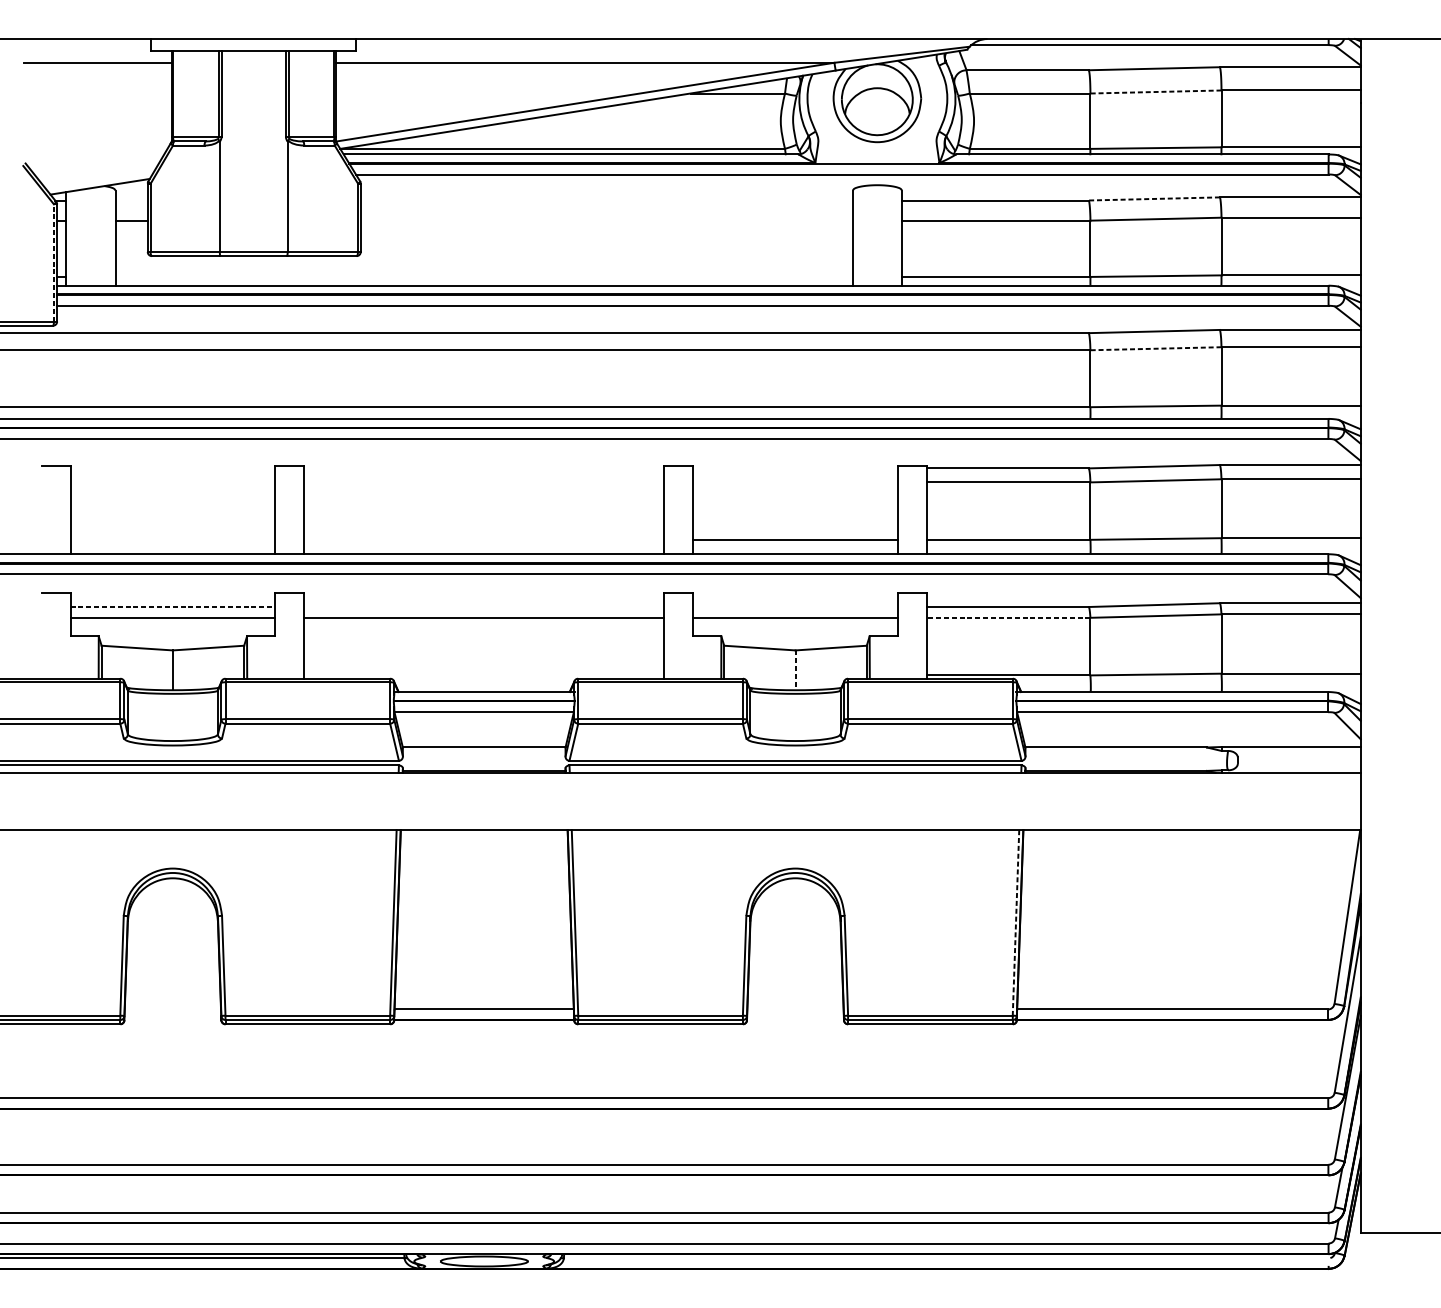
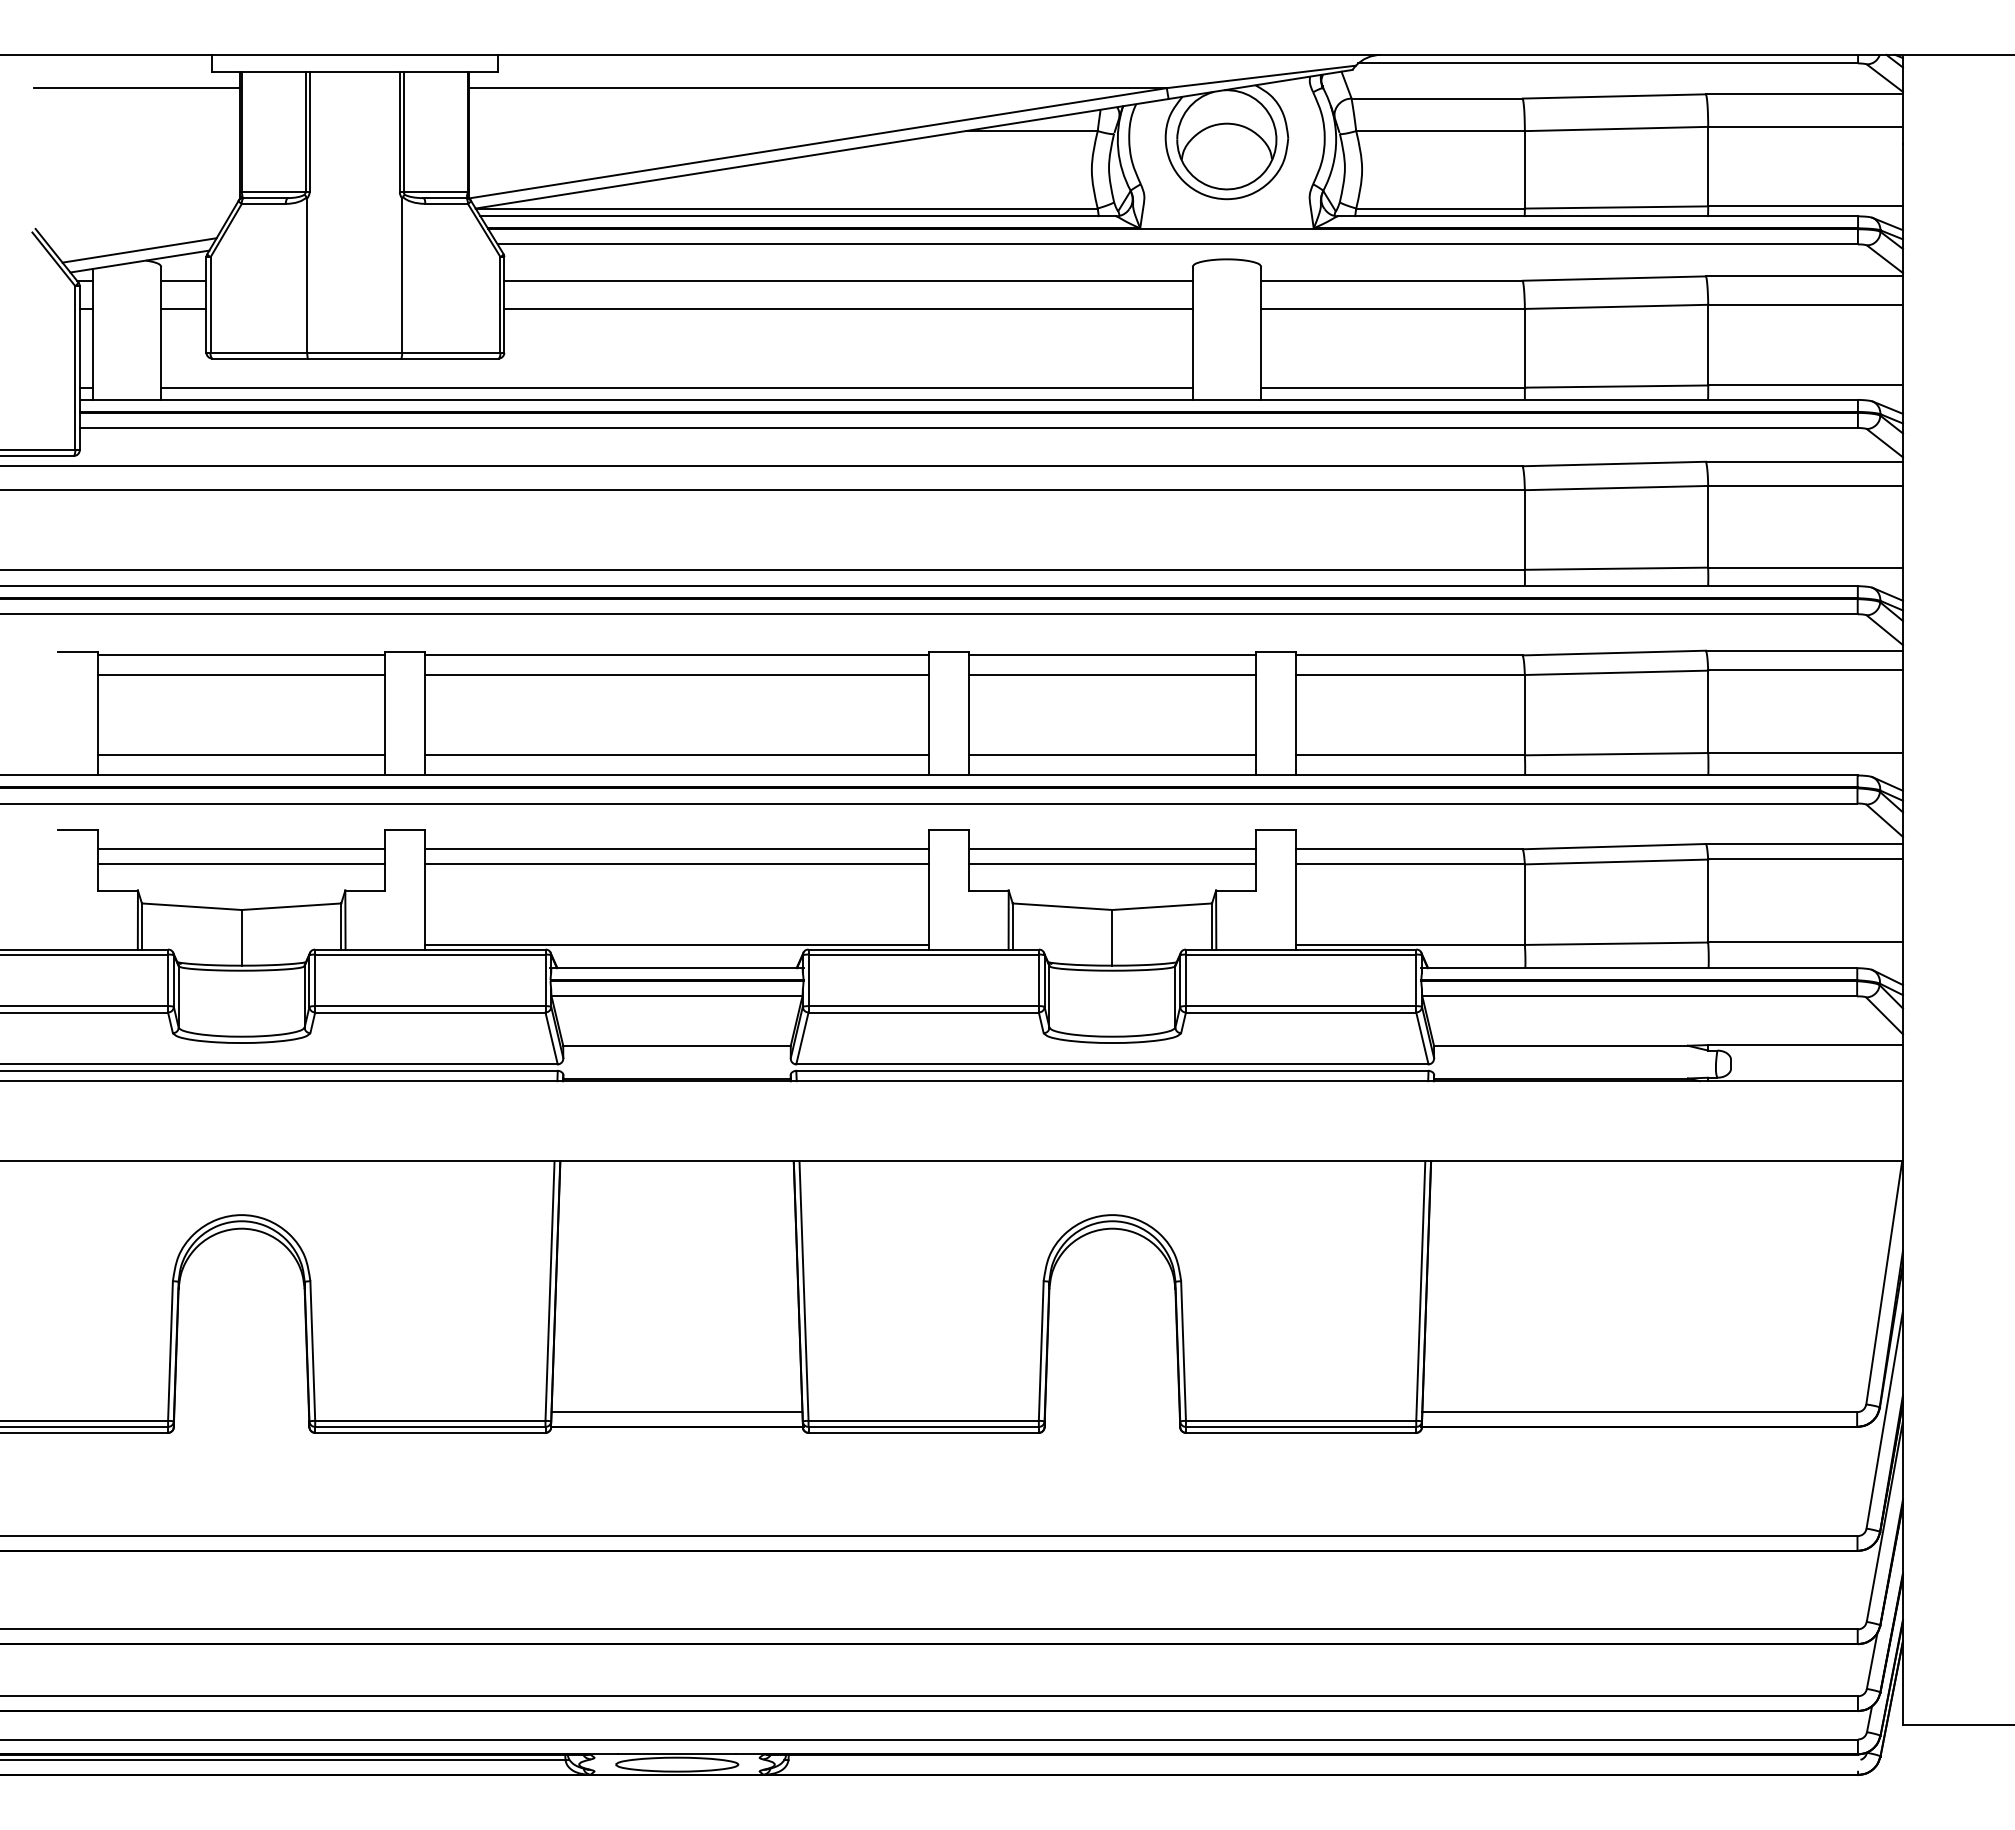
line: (1155, 92) -> (1616, 129), dashed -> solid
line: (99, 178) -> (139, 250), added
line: (1154, 198) -> (1614, 278), dashed -> solid
line: (131, 200) -> (183, 280), added
line: (606, 200) -> (848, 280), added
line: (606, 220) -> (848, 308), added
line: (54, 262) -> (75, 367), dashed -> solid
line: (483, 276) -> (676, 387), added
line: (1155, 349) -> (1616, 488), dashed -> solid
line: (172, 468) -> (241, 655), added
line: (483, 468) -> (676, 655), added
line: (795, 468) -> (1112, 655), added
line: (172, 482) -> (241, 674), added
line: (483, 482) -> (676, 674), added
line: (795, 482) -> (1112, 674), added
line: (172, 539) -> (241, 755), added
line: (483, 539) -> (676, 755), added
line: (173, 607) -> (242, 849), dashed -> solid
line: (483, 607) -> (676, 849), added
line: (795, 607) -> (1112, 849), added
line: (1008, 617) -> (1410, 864), dashed -> solid
line: (795, 670) -> (1112, 937), dashed -> solid
line: (483, 675) -> (676, 944), added
line: (1015, 923) -> (1420, 1291), dashed -> solid

